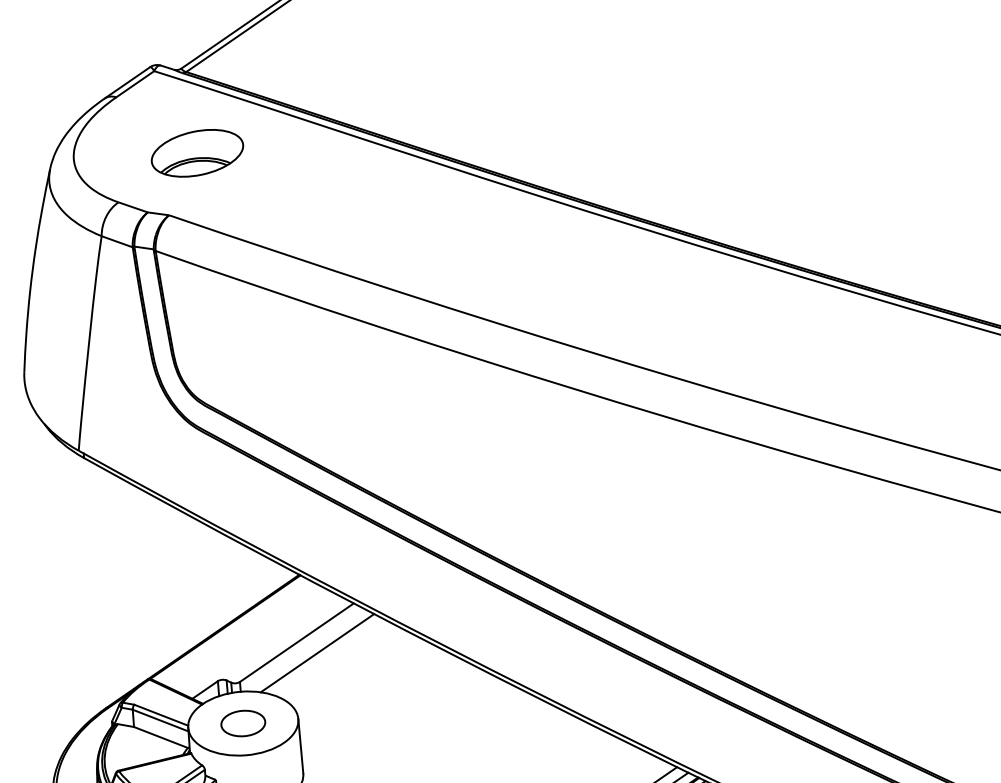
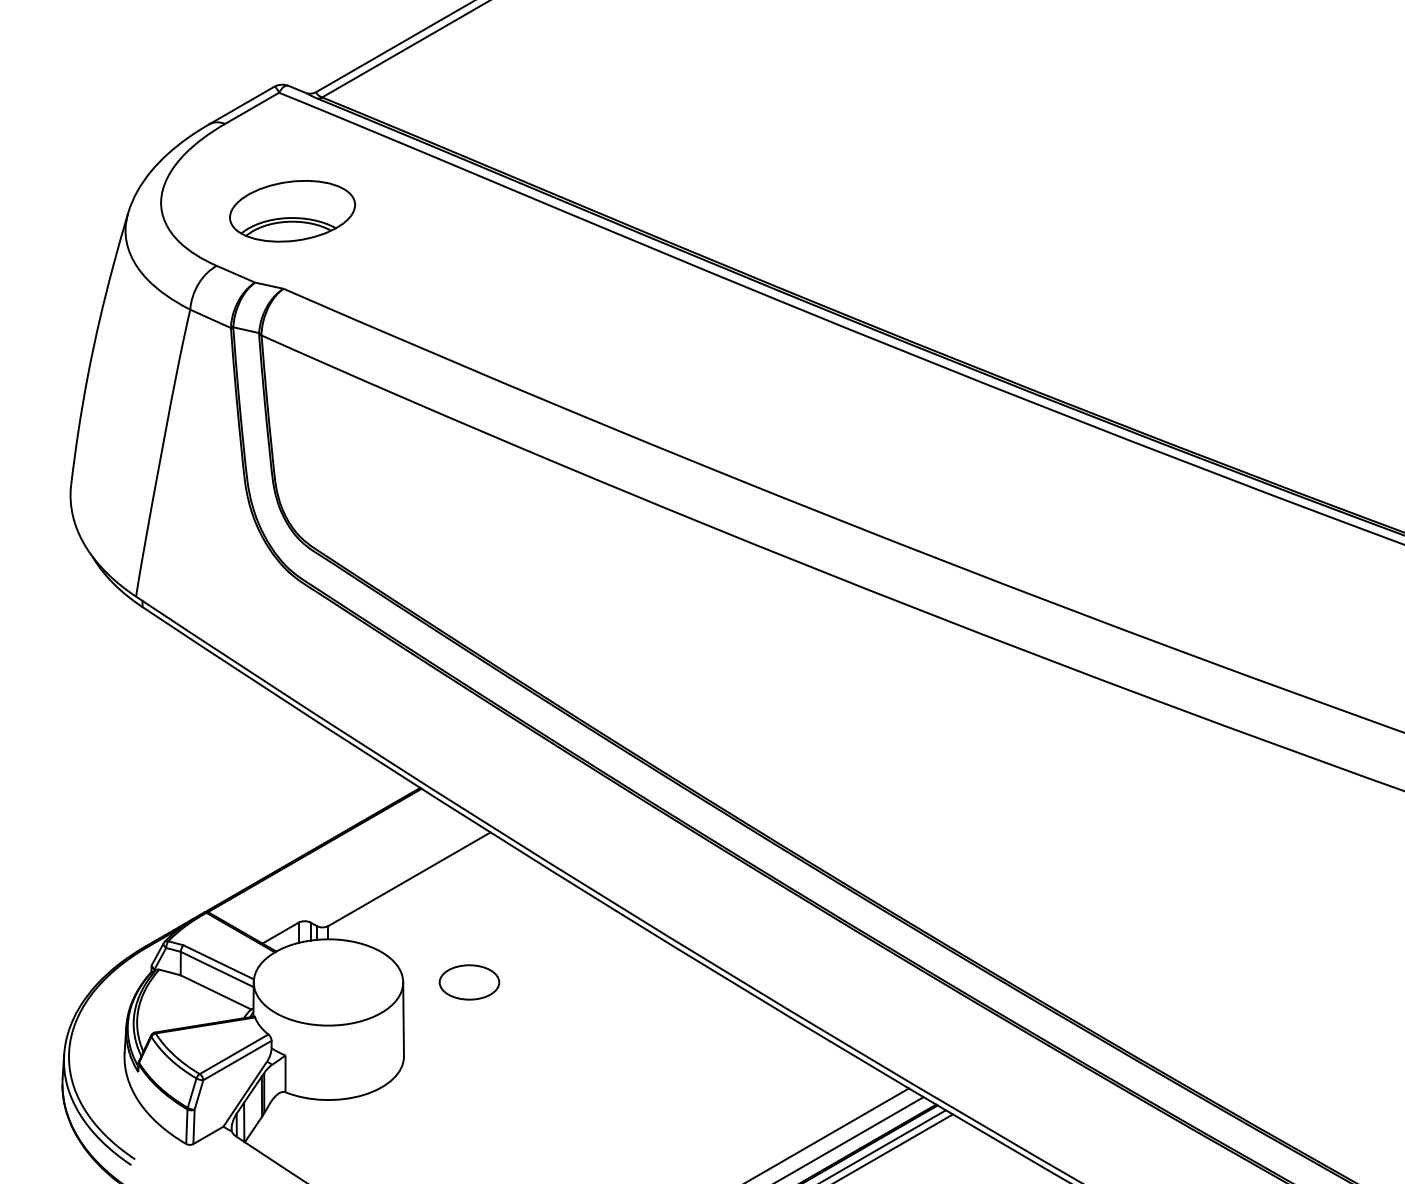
part: (197, 152) -> (292, 210), moved
line: (316, 653) -> (435, 895), removed
part: (243, 723) -> (469, 982), moved

